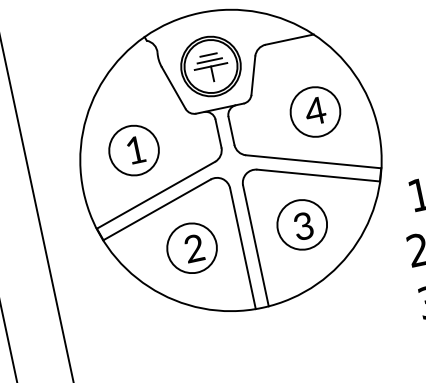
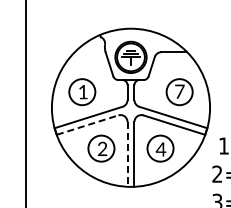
text: (314, 110) -> (179, 91), 4 -> 7
line: (158, 208) -> (88, 124), solid -> dashed
text: (302, 226) -> (160, 149), 3 -> 4
line: (242, 248) -> (127, 154), solid -> dashed

